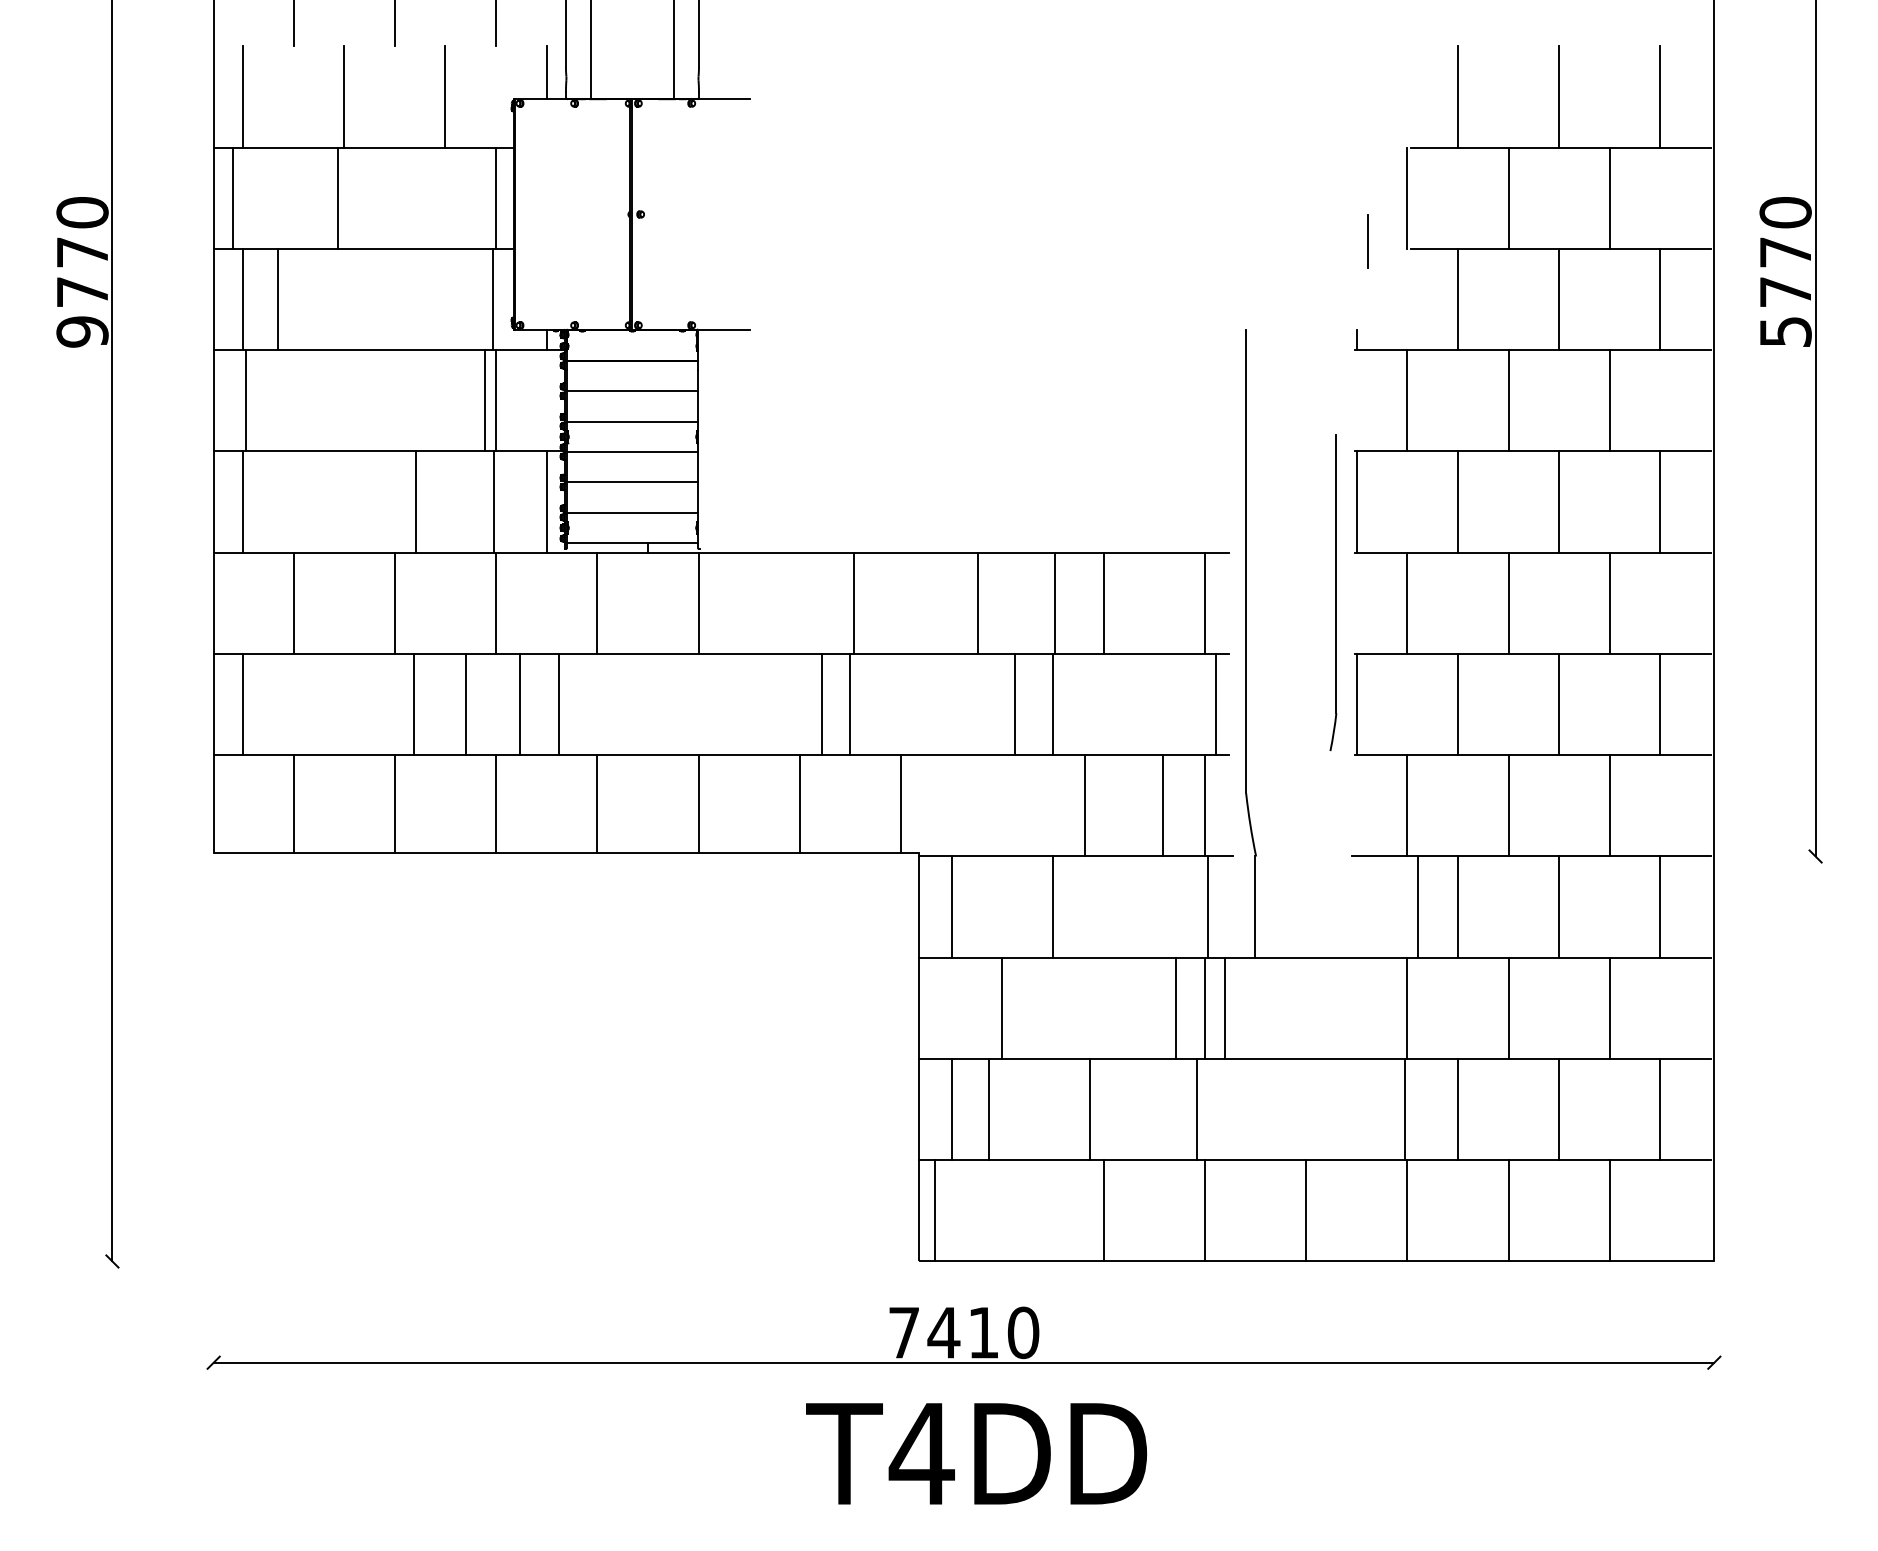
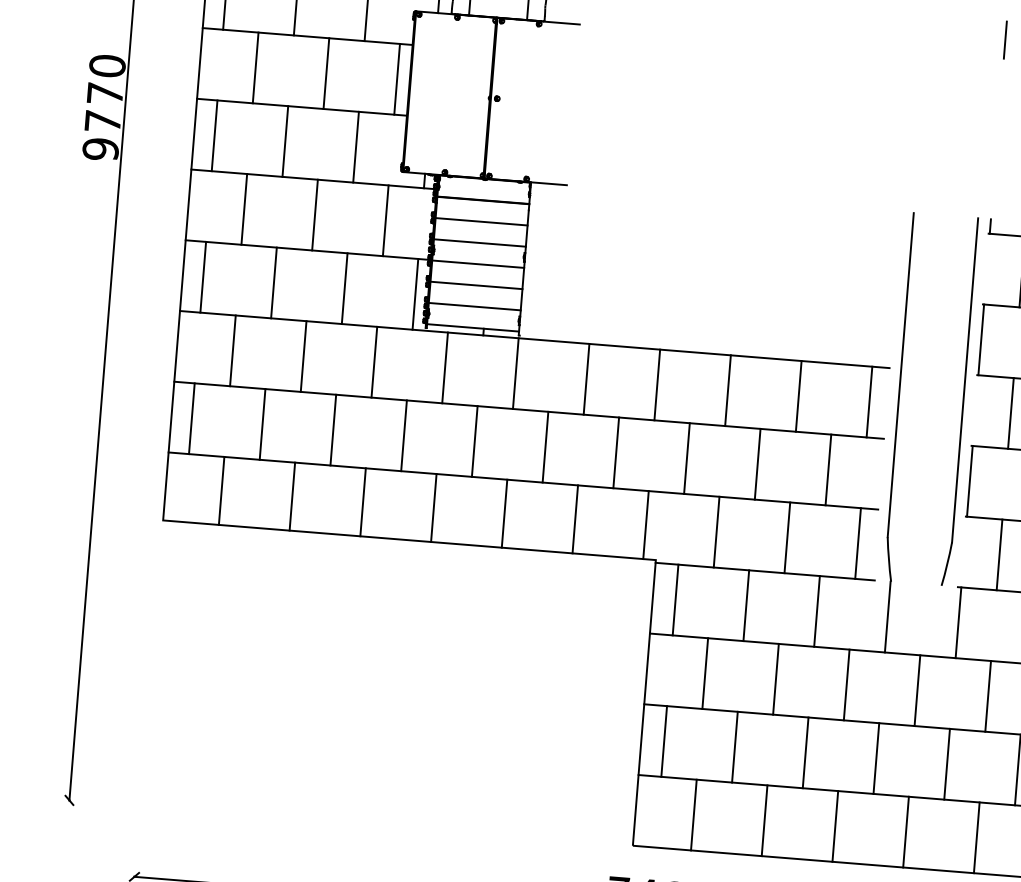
line: (232, 197) -> (255, 67), moved
line: (337, 197) -> (326, 73), moved
line: (1367, 241) -> (1005, 39), moved
line: (278, 299) -> (285, 141), moved
line: (493, 299) -> (356, 147), moved
line: (245, 400) -> (244, 209), moved
line: (484, 400) -> (314, 214), moved
line: (416, 501) -> (274, 282), moved
line: (494, 501) -> (344, 288), moved
part: (1333, 592) -> (960, 401), size x1.67
line: (853, 602) -> (586, 378), moved
line: (978, 602) -> (657, 384), moved
line: (1055, 602) -> (728, 390), moved
line: (414, 704) -> (262, 424), moved
line: (465, 704) -> (403, 435), moved
line: (520, 704) -> (333, 430), moved
line: (558, 704) -> (474, 441), moved
line: (822, 704) -> (545, 447), moved
line: (1014, 704) -> (686, 458), moved
line: (1216, 704) -> (828, 469), moved
line: (1085, 805) -> (716, 531), moved
line: (1162, 805) -> (787, 537), moved
line: (1208, 906) -> (817, 611), moved
line: (1417, 906) -> (958, 622), moved
line: (1175, 1007) -> (776, 678), moved
line: (1225, 1007) -> (917, 690), moved
line: (988, 1109) -> (734, 747), moved
line: (1090, 1109) -> (805, 752), moved
line: (1197, 1109) -> (876, 758), moved
line: (1404, 1109) -> (947, 764), moved
line: (935, 1210) -> (694, 814), moved

